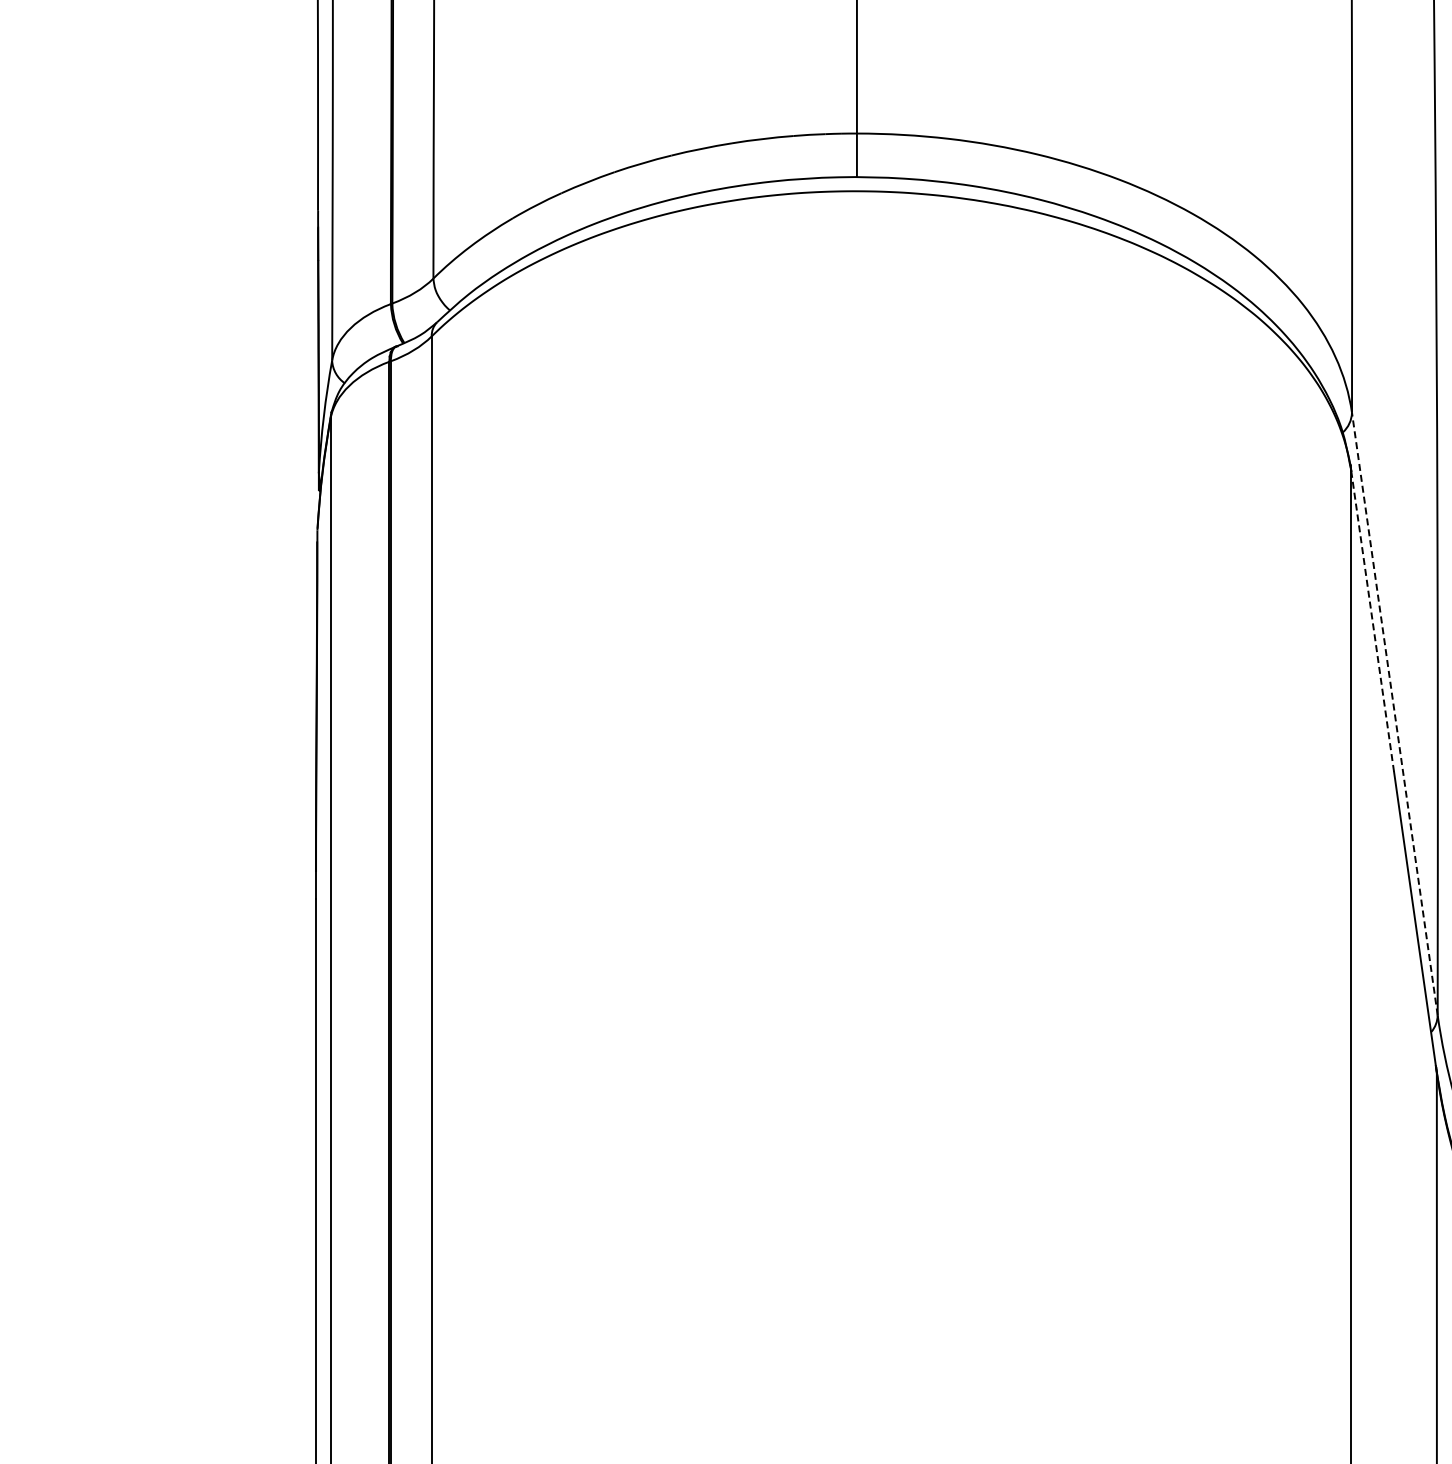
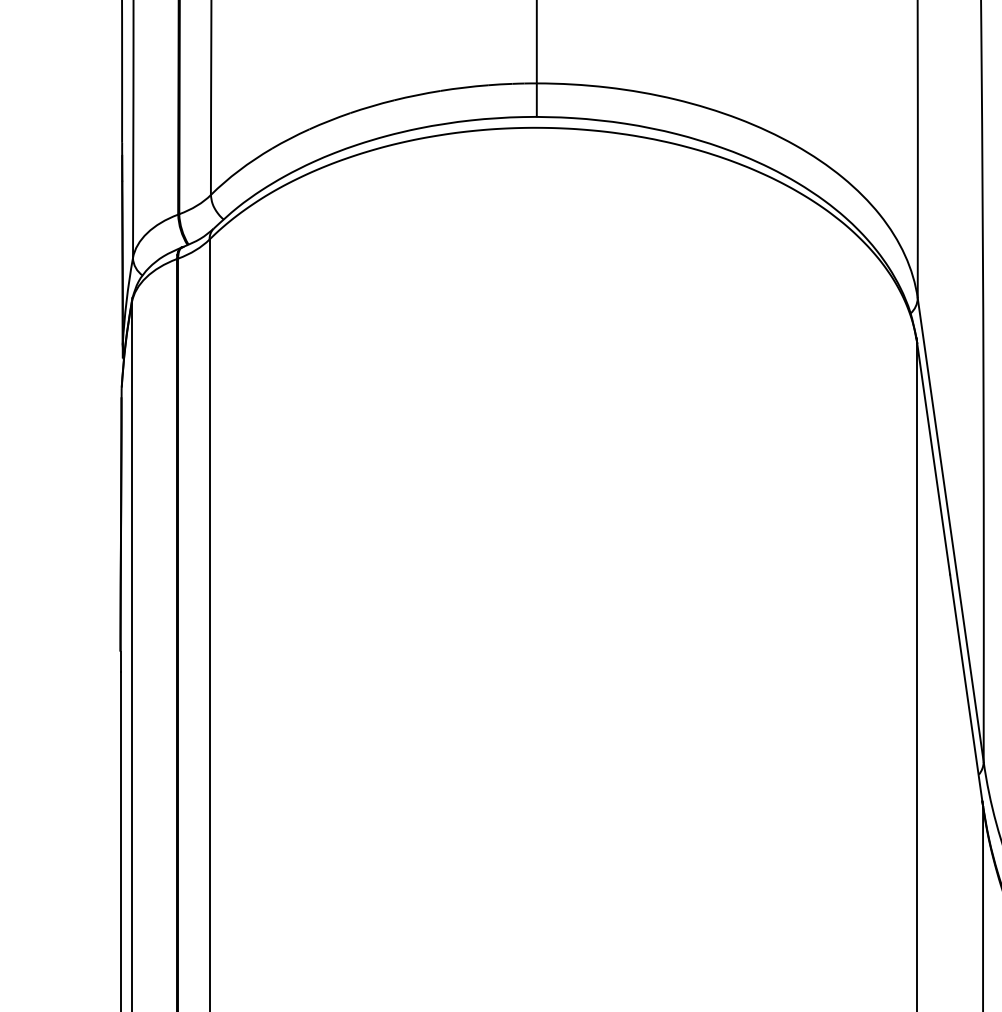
line: (1372, 621) -> (933, 458), dashed -> solid
line: (1394, 713) -> (950, 529), dashed -> solid

